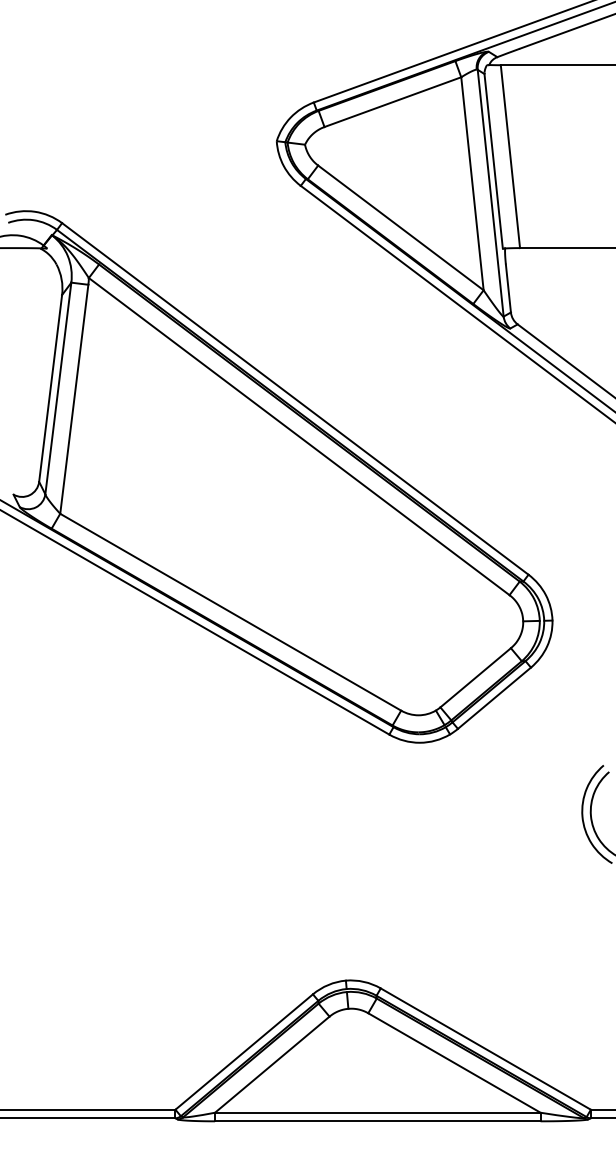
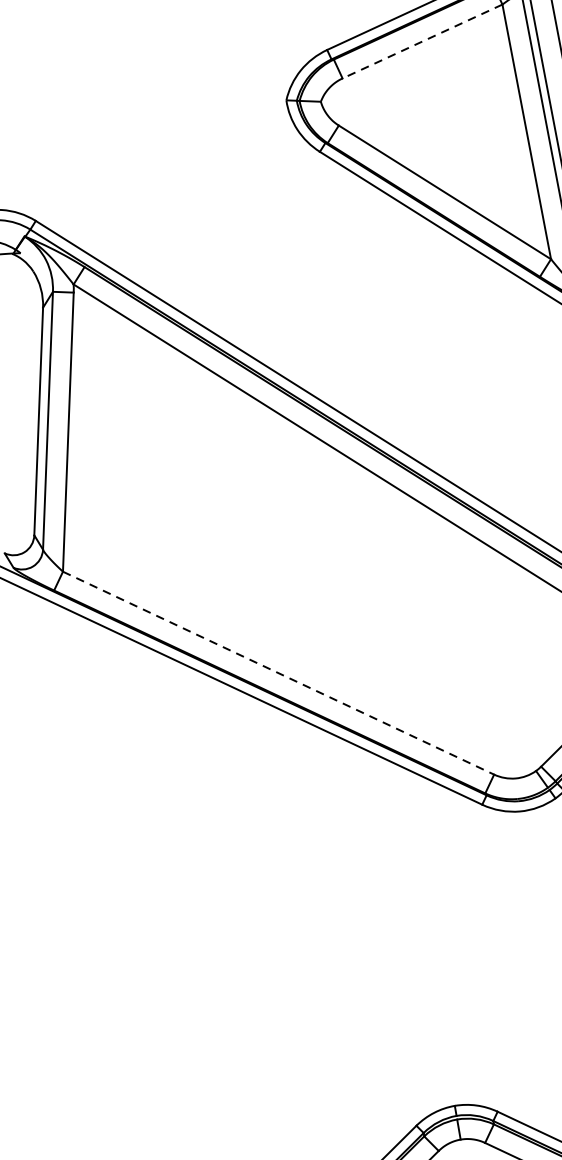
line: (392, 102) -> (422, 41), solid -> dashed
line: (230, 612) -> (278, 673), solid -> dashed

